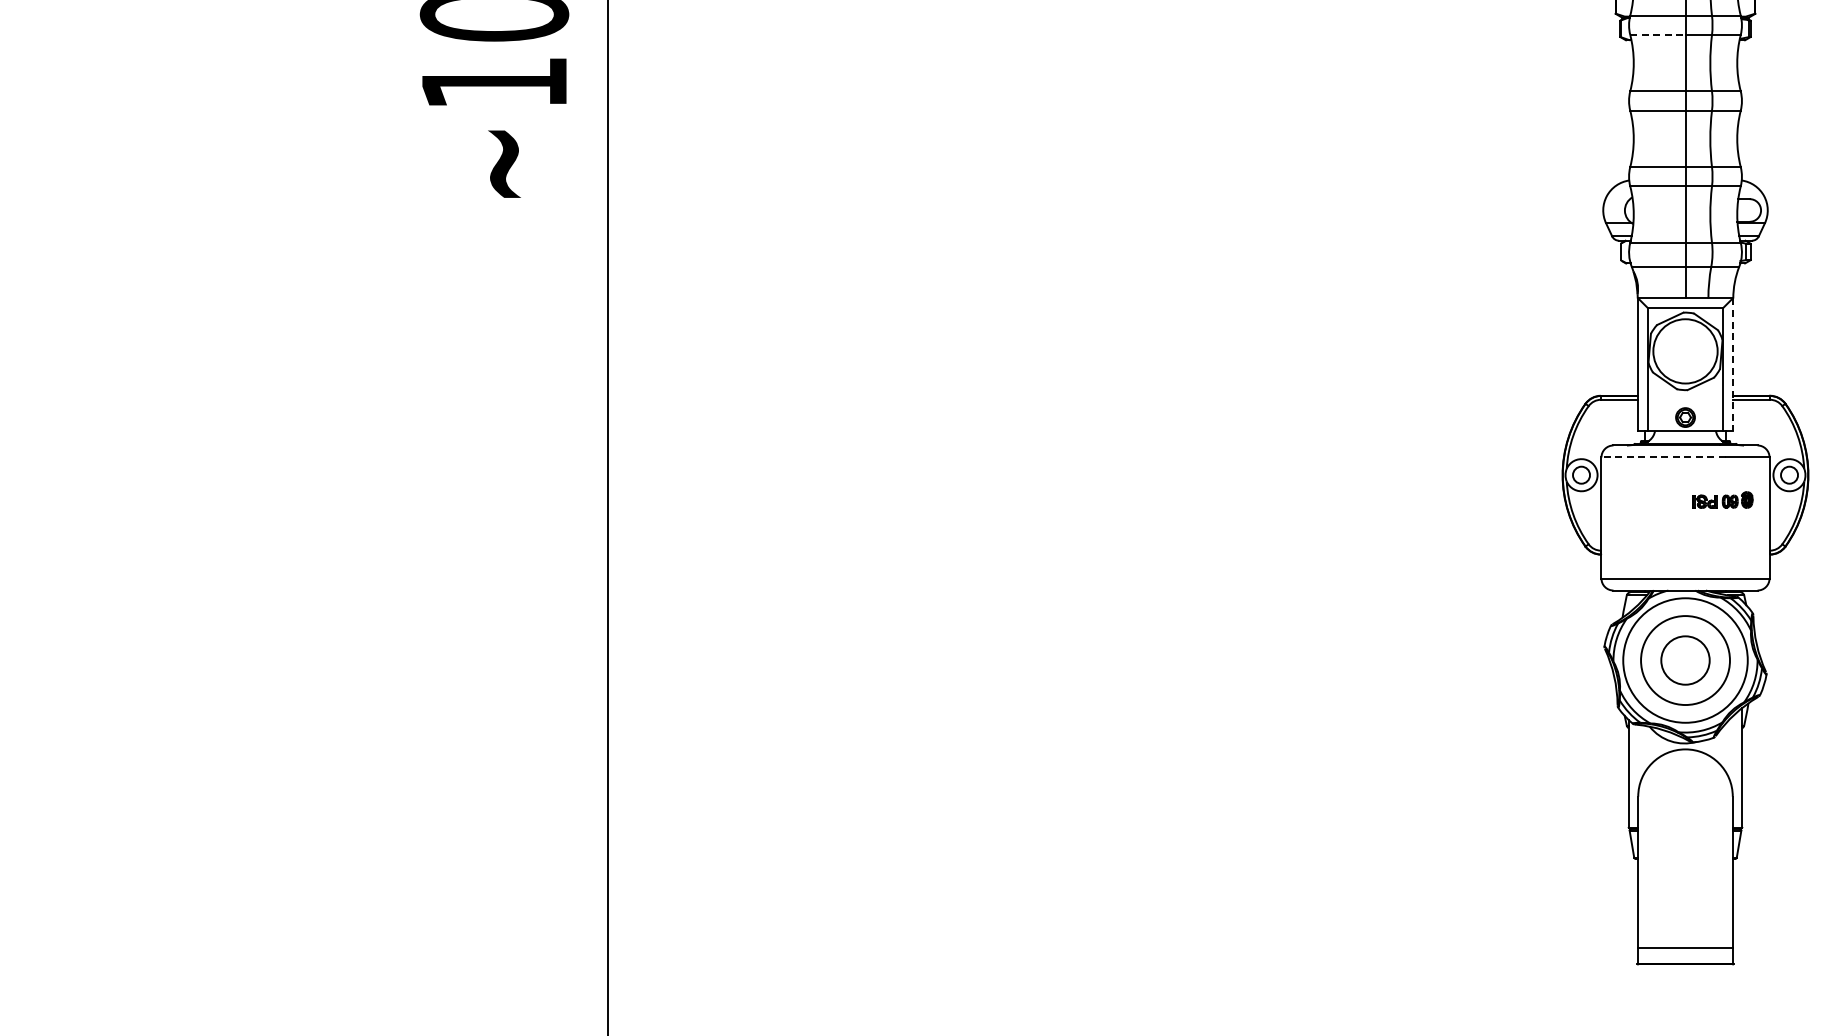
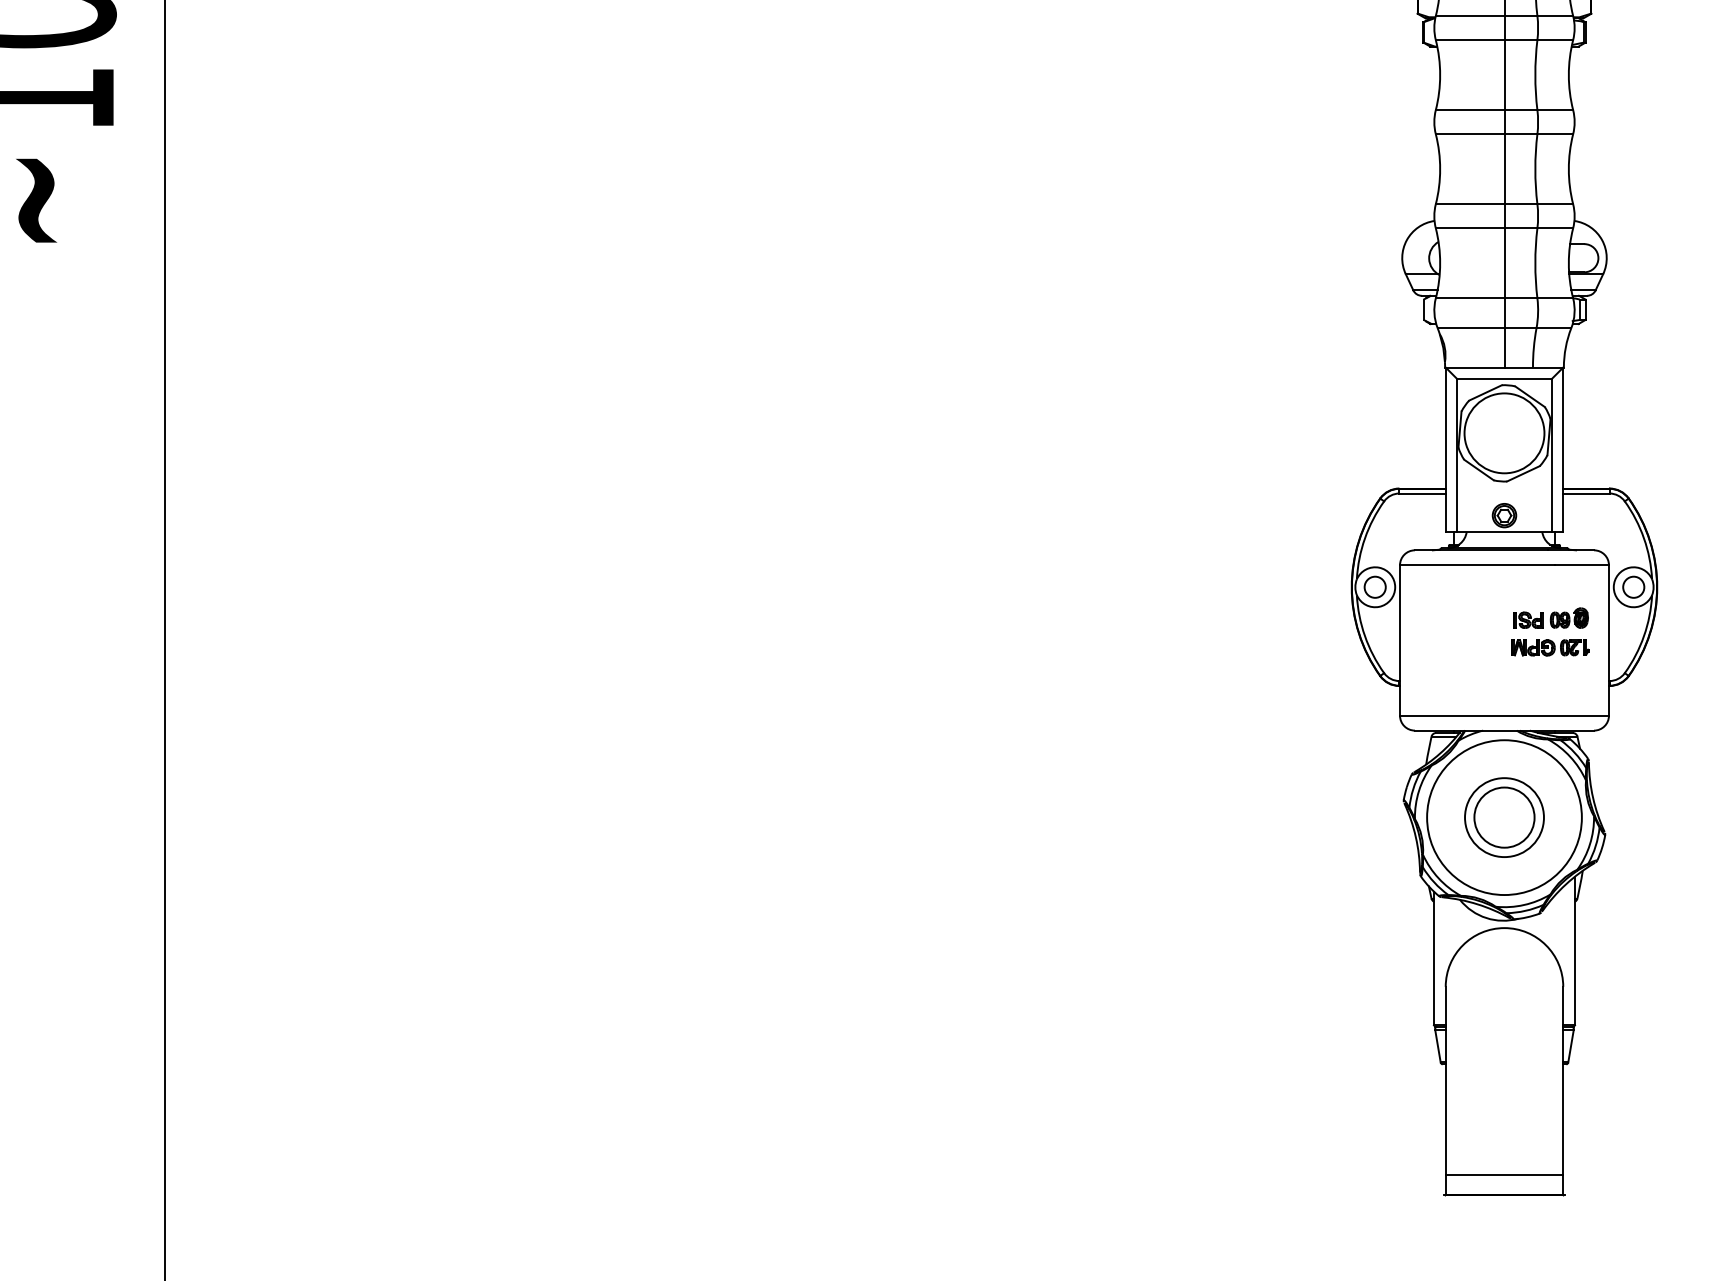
line: (1657, 34) -> (1469, 39), dashed -> solid
line: (1732, 365) -> (1562, 450), dashed -> solid
line: (1663, 457) -> (1477, 565), dashed -> solid
part: (1722, 524) -> (1550, 648), added
circle: (1685, 660) -> (1504, 817), size x0.71

